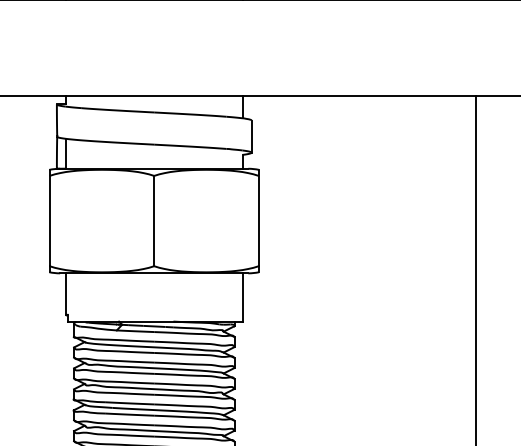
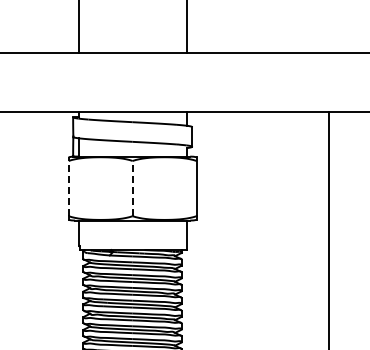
line: (49, 217) -> (68, 186), solid -> dashed
line: (153, 220) -> (132, 188), solid -> dashed

